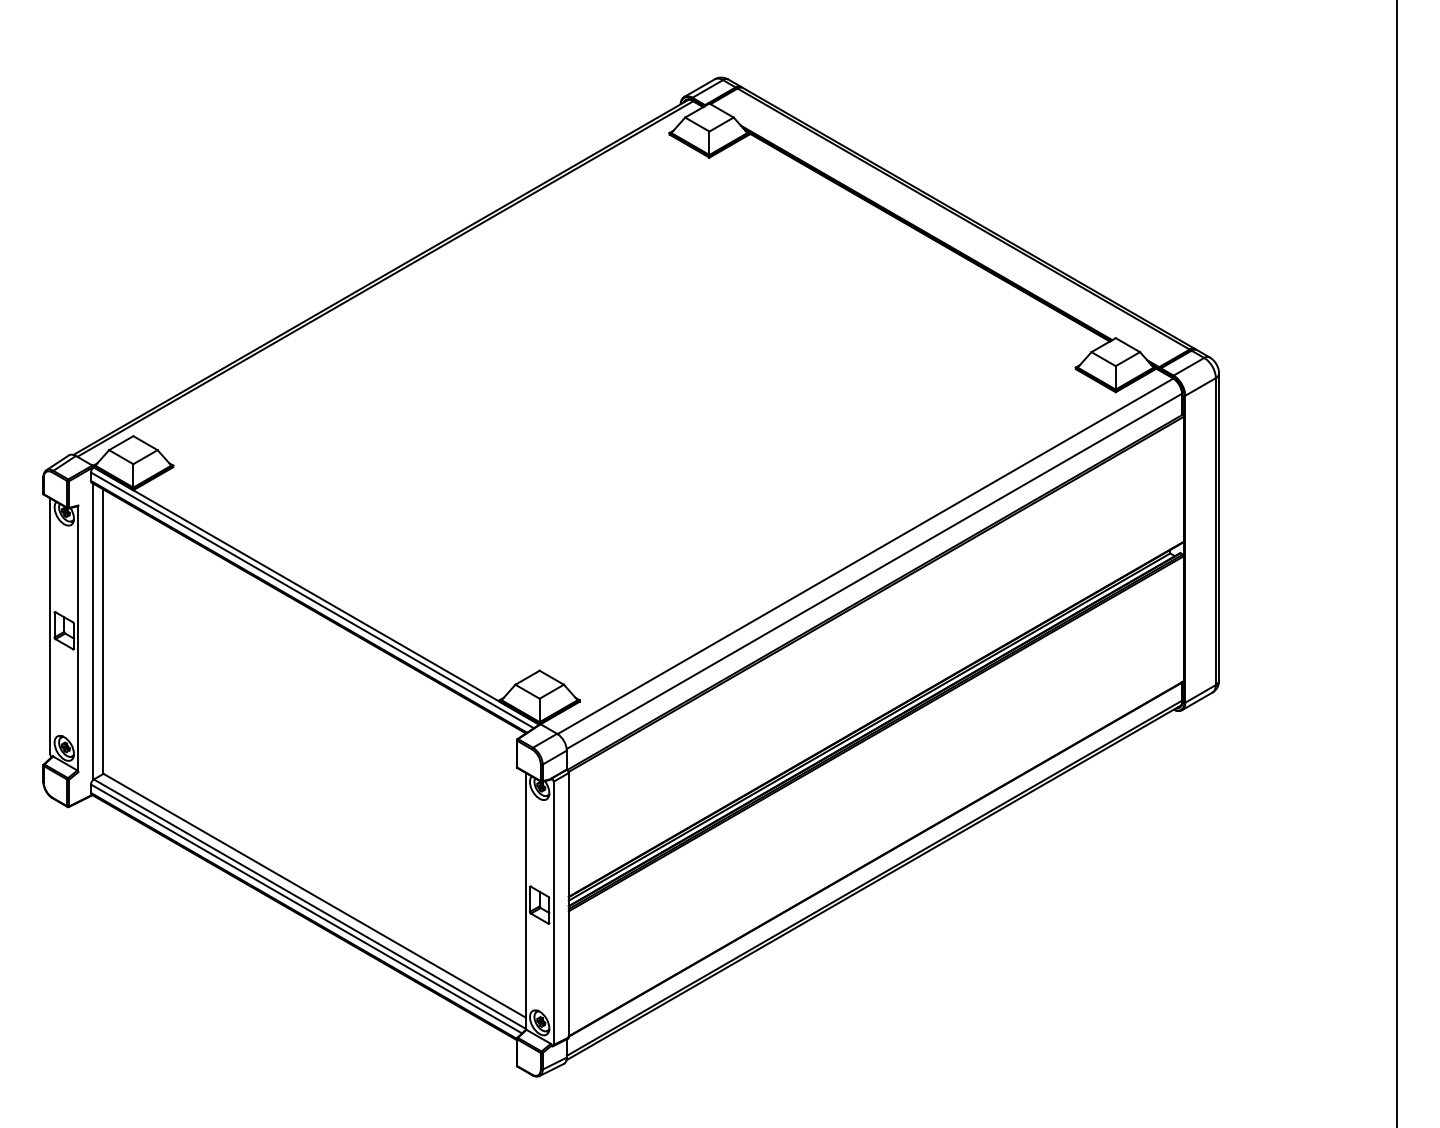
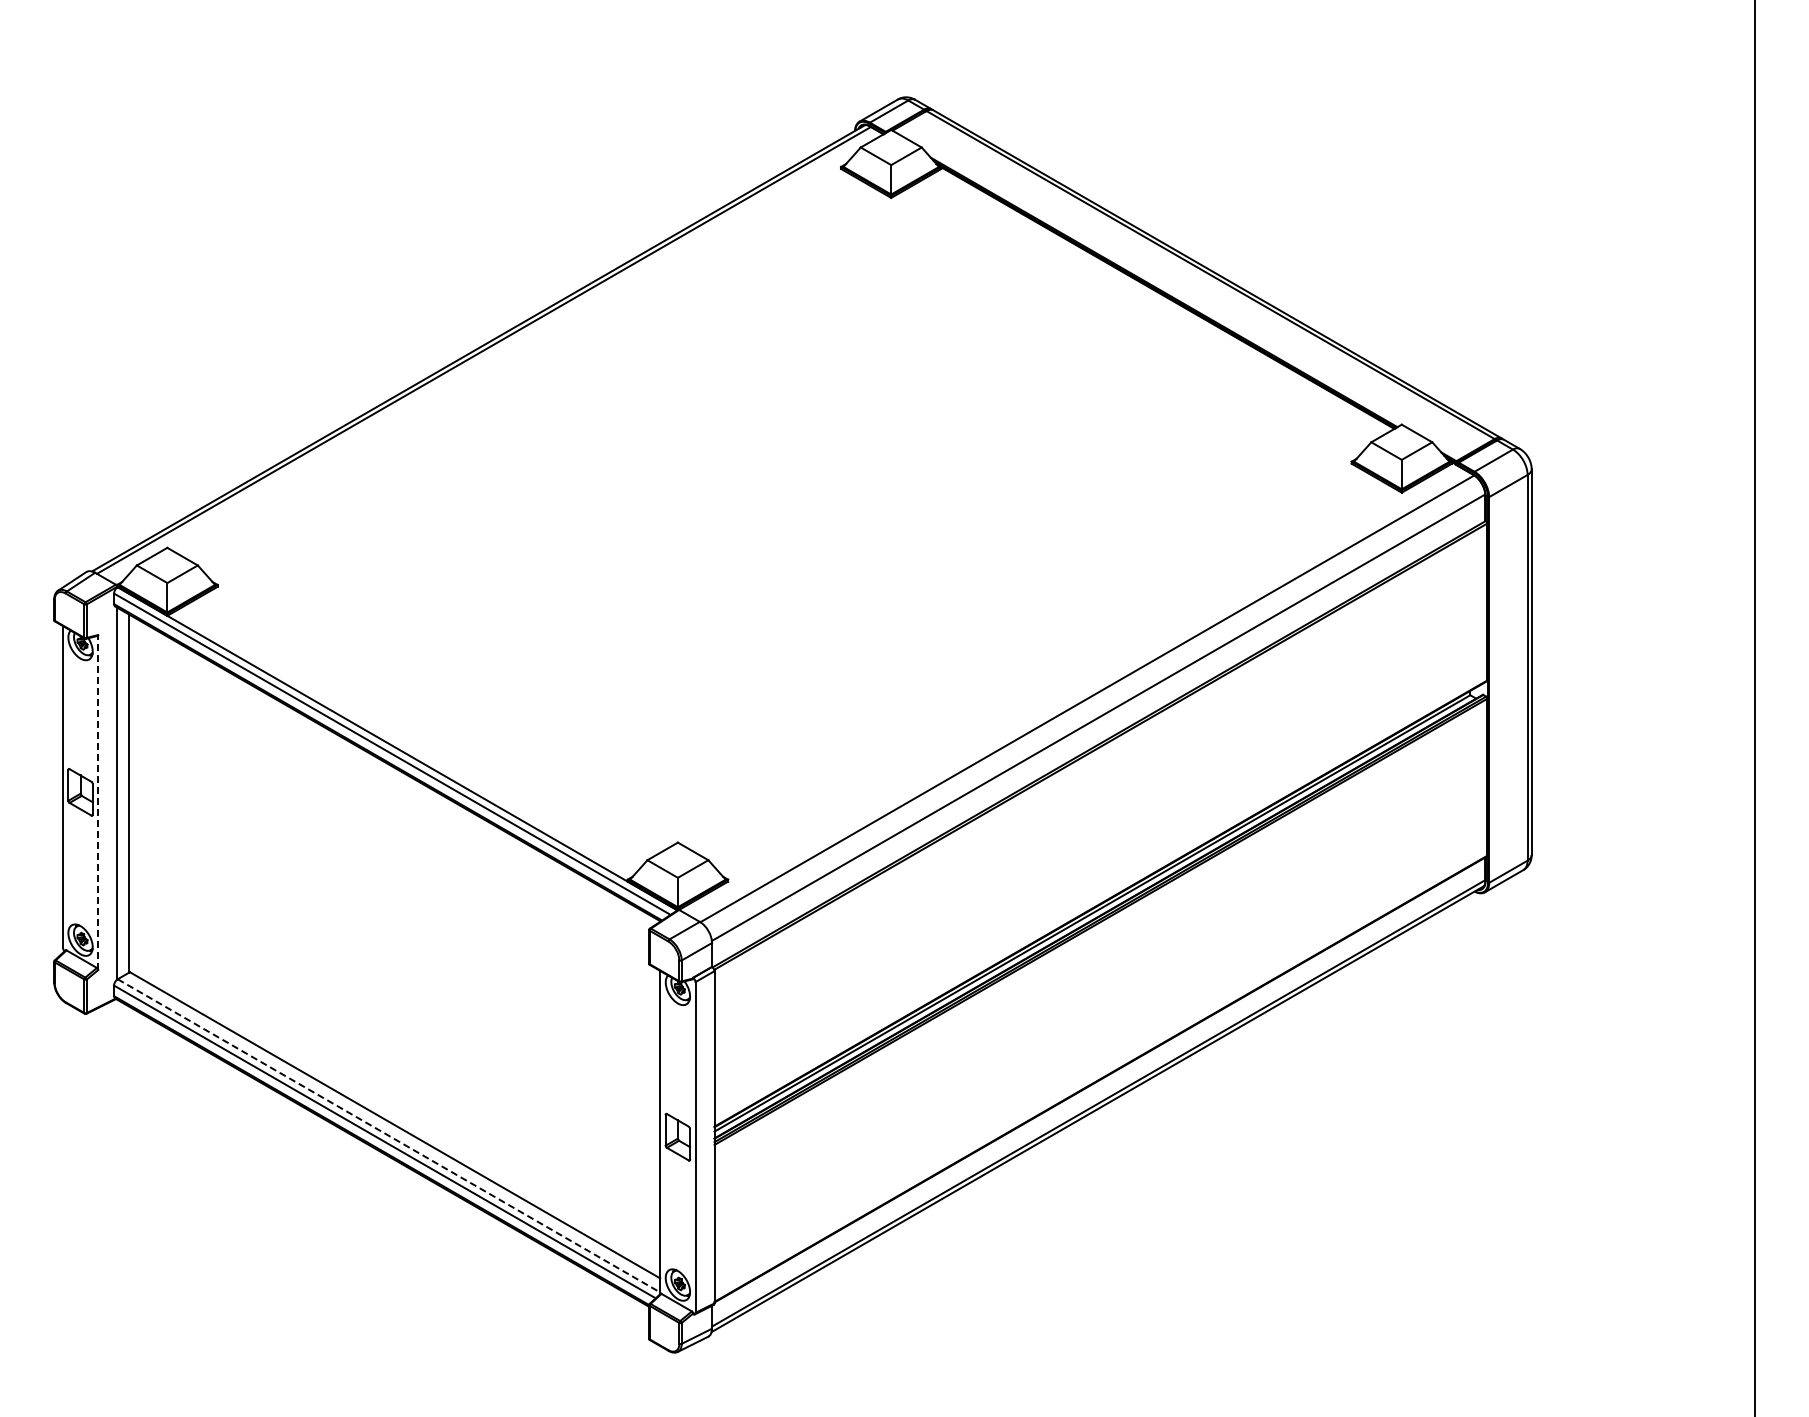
line: (78, 638) -> (98, 802), solid -> dashed
line: (310, 904) -> (389, 1136), solid -> dashed

